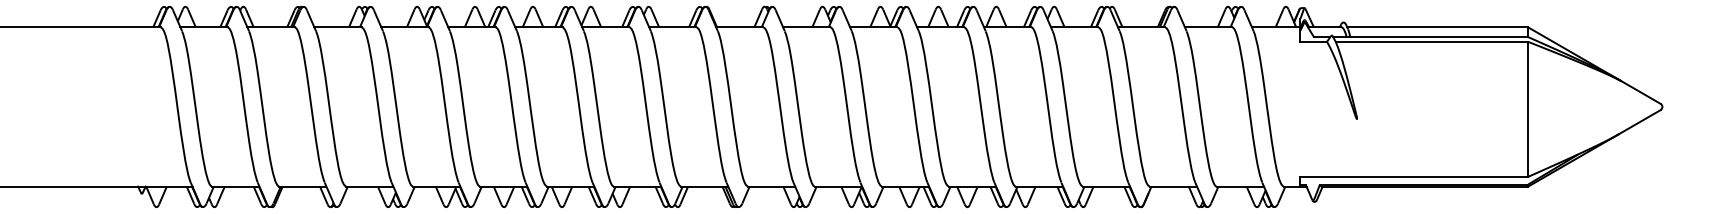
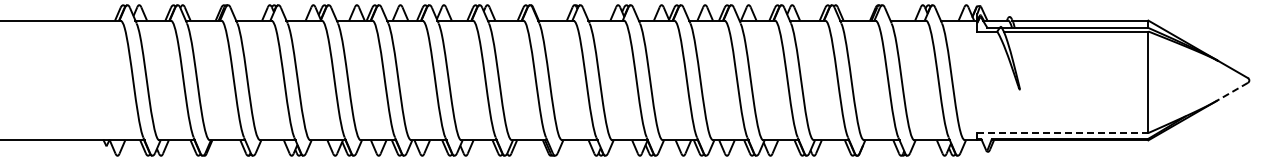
line: (1638, 122) -> (1231, 92), solid -> dashed
line: (1413, 177) -> (1062, 133), solid -> dashed

